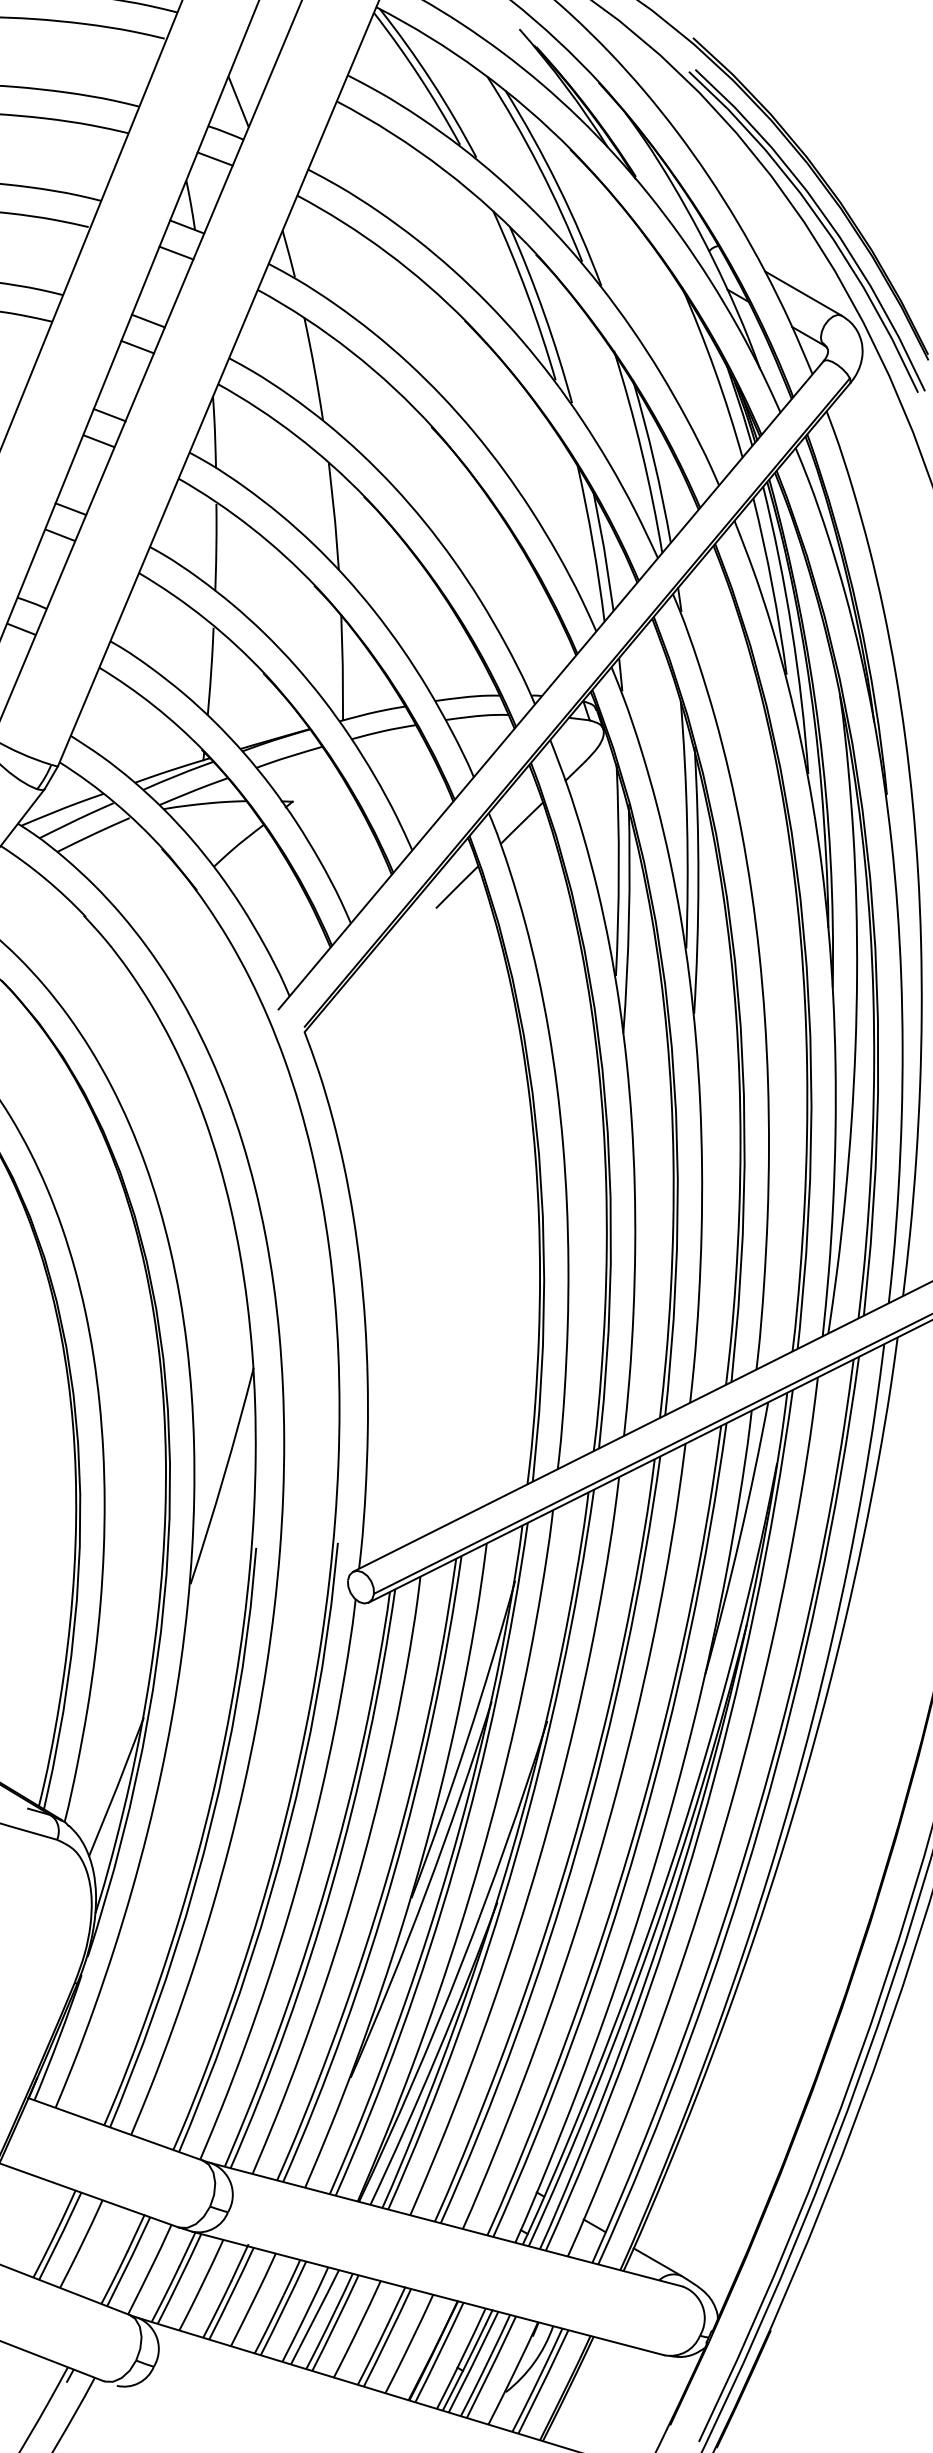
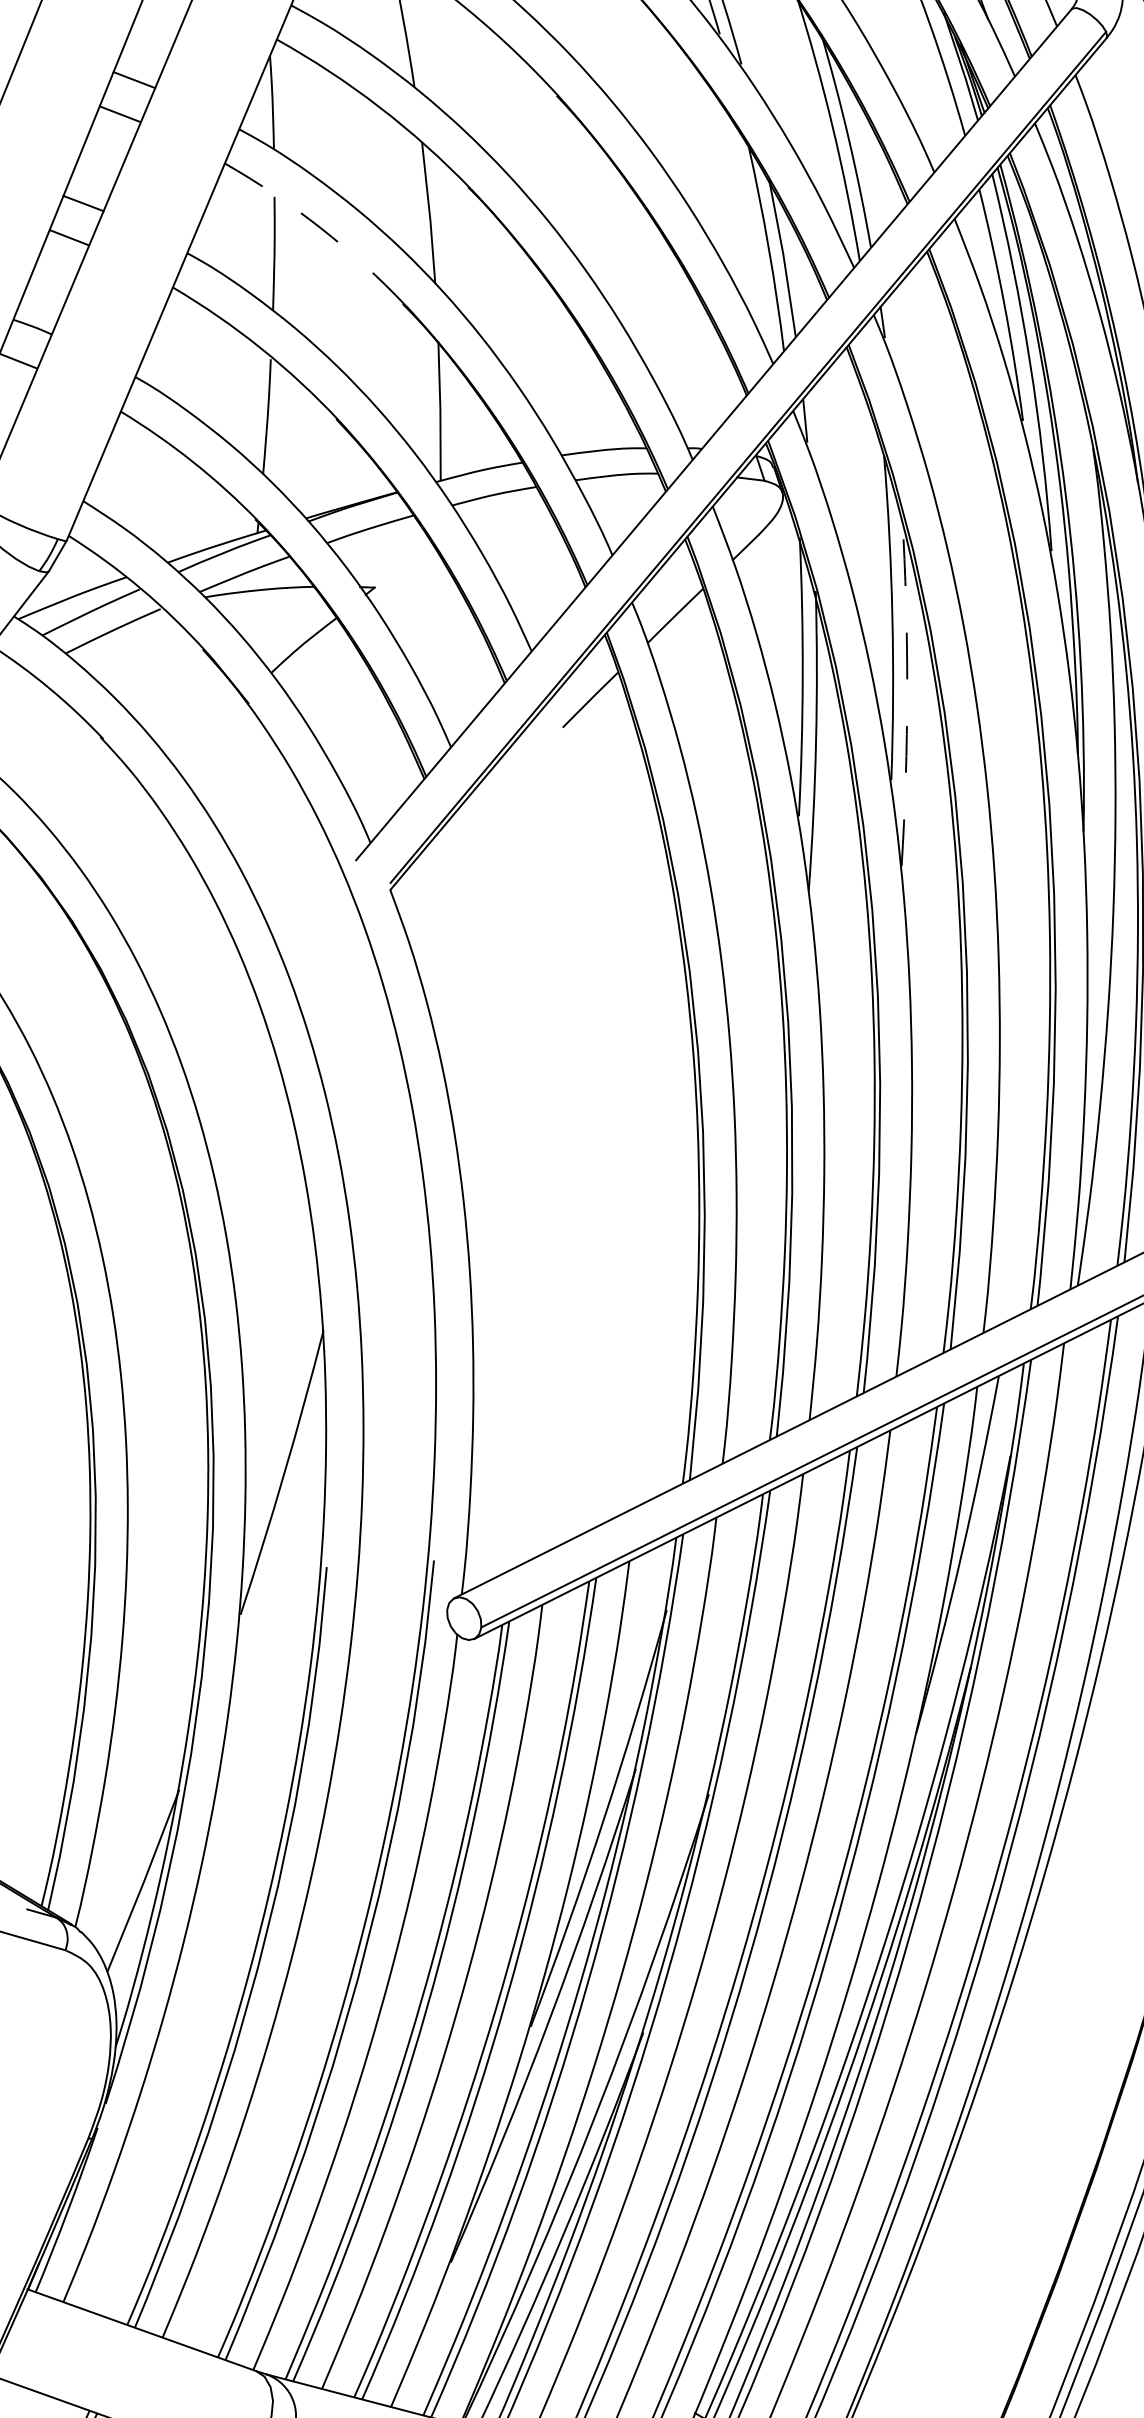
arc: (251, 527) -> (320, 227), solid -> dashed
arc: (698, 880) -> (907, 690), solid -> dashed

